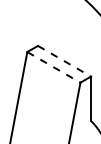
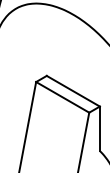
line: (64, 61) -> (73, 91), dashed -> solid
line: (53, 67) -> (62, 97), dashed -> solid

